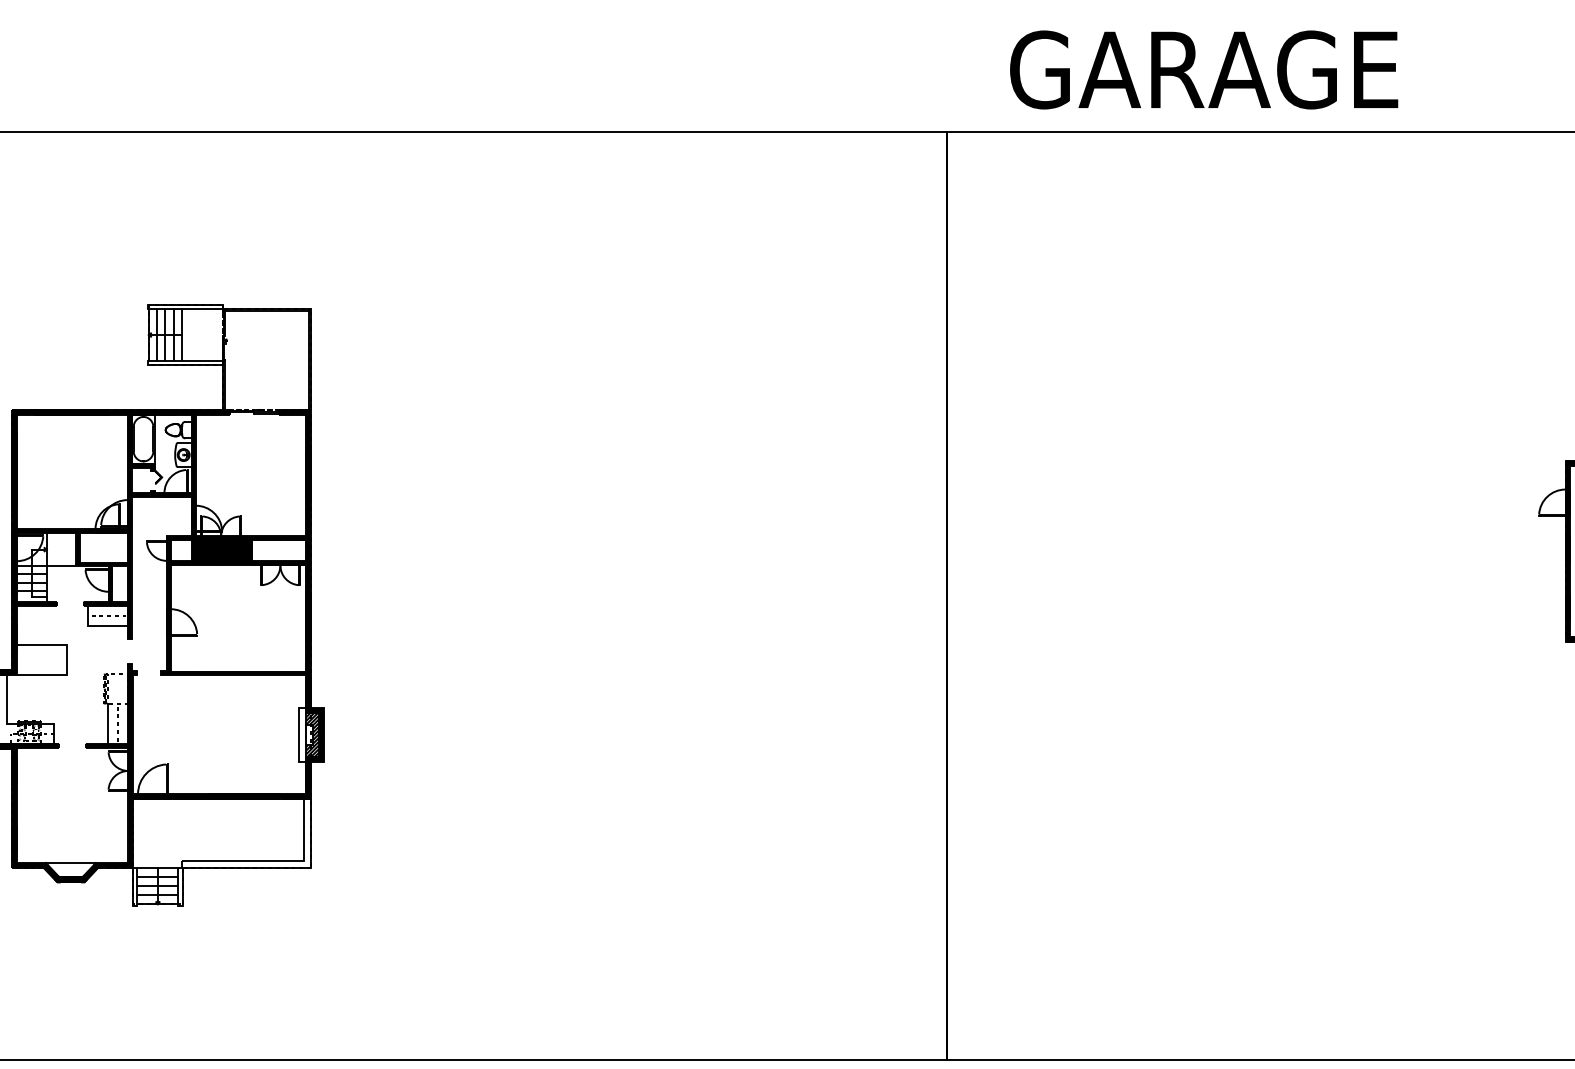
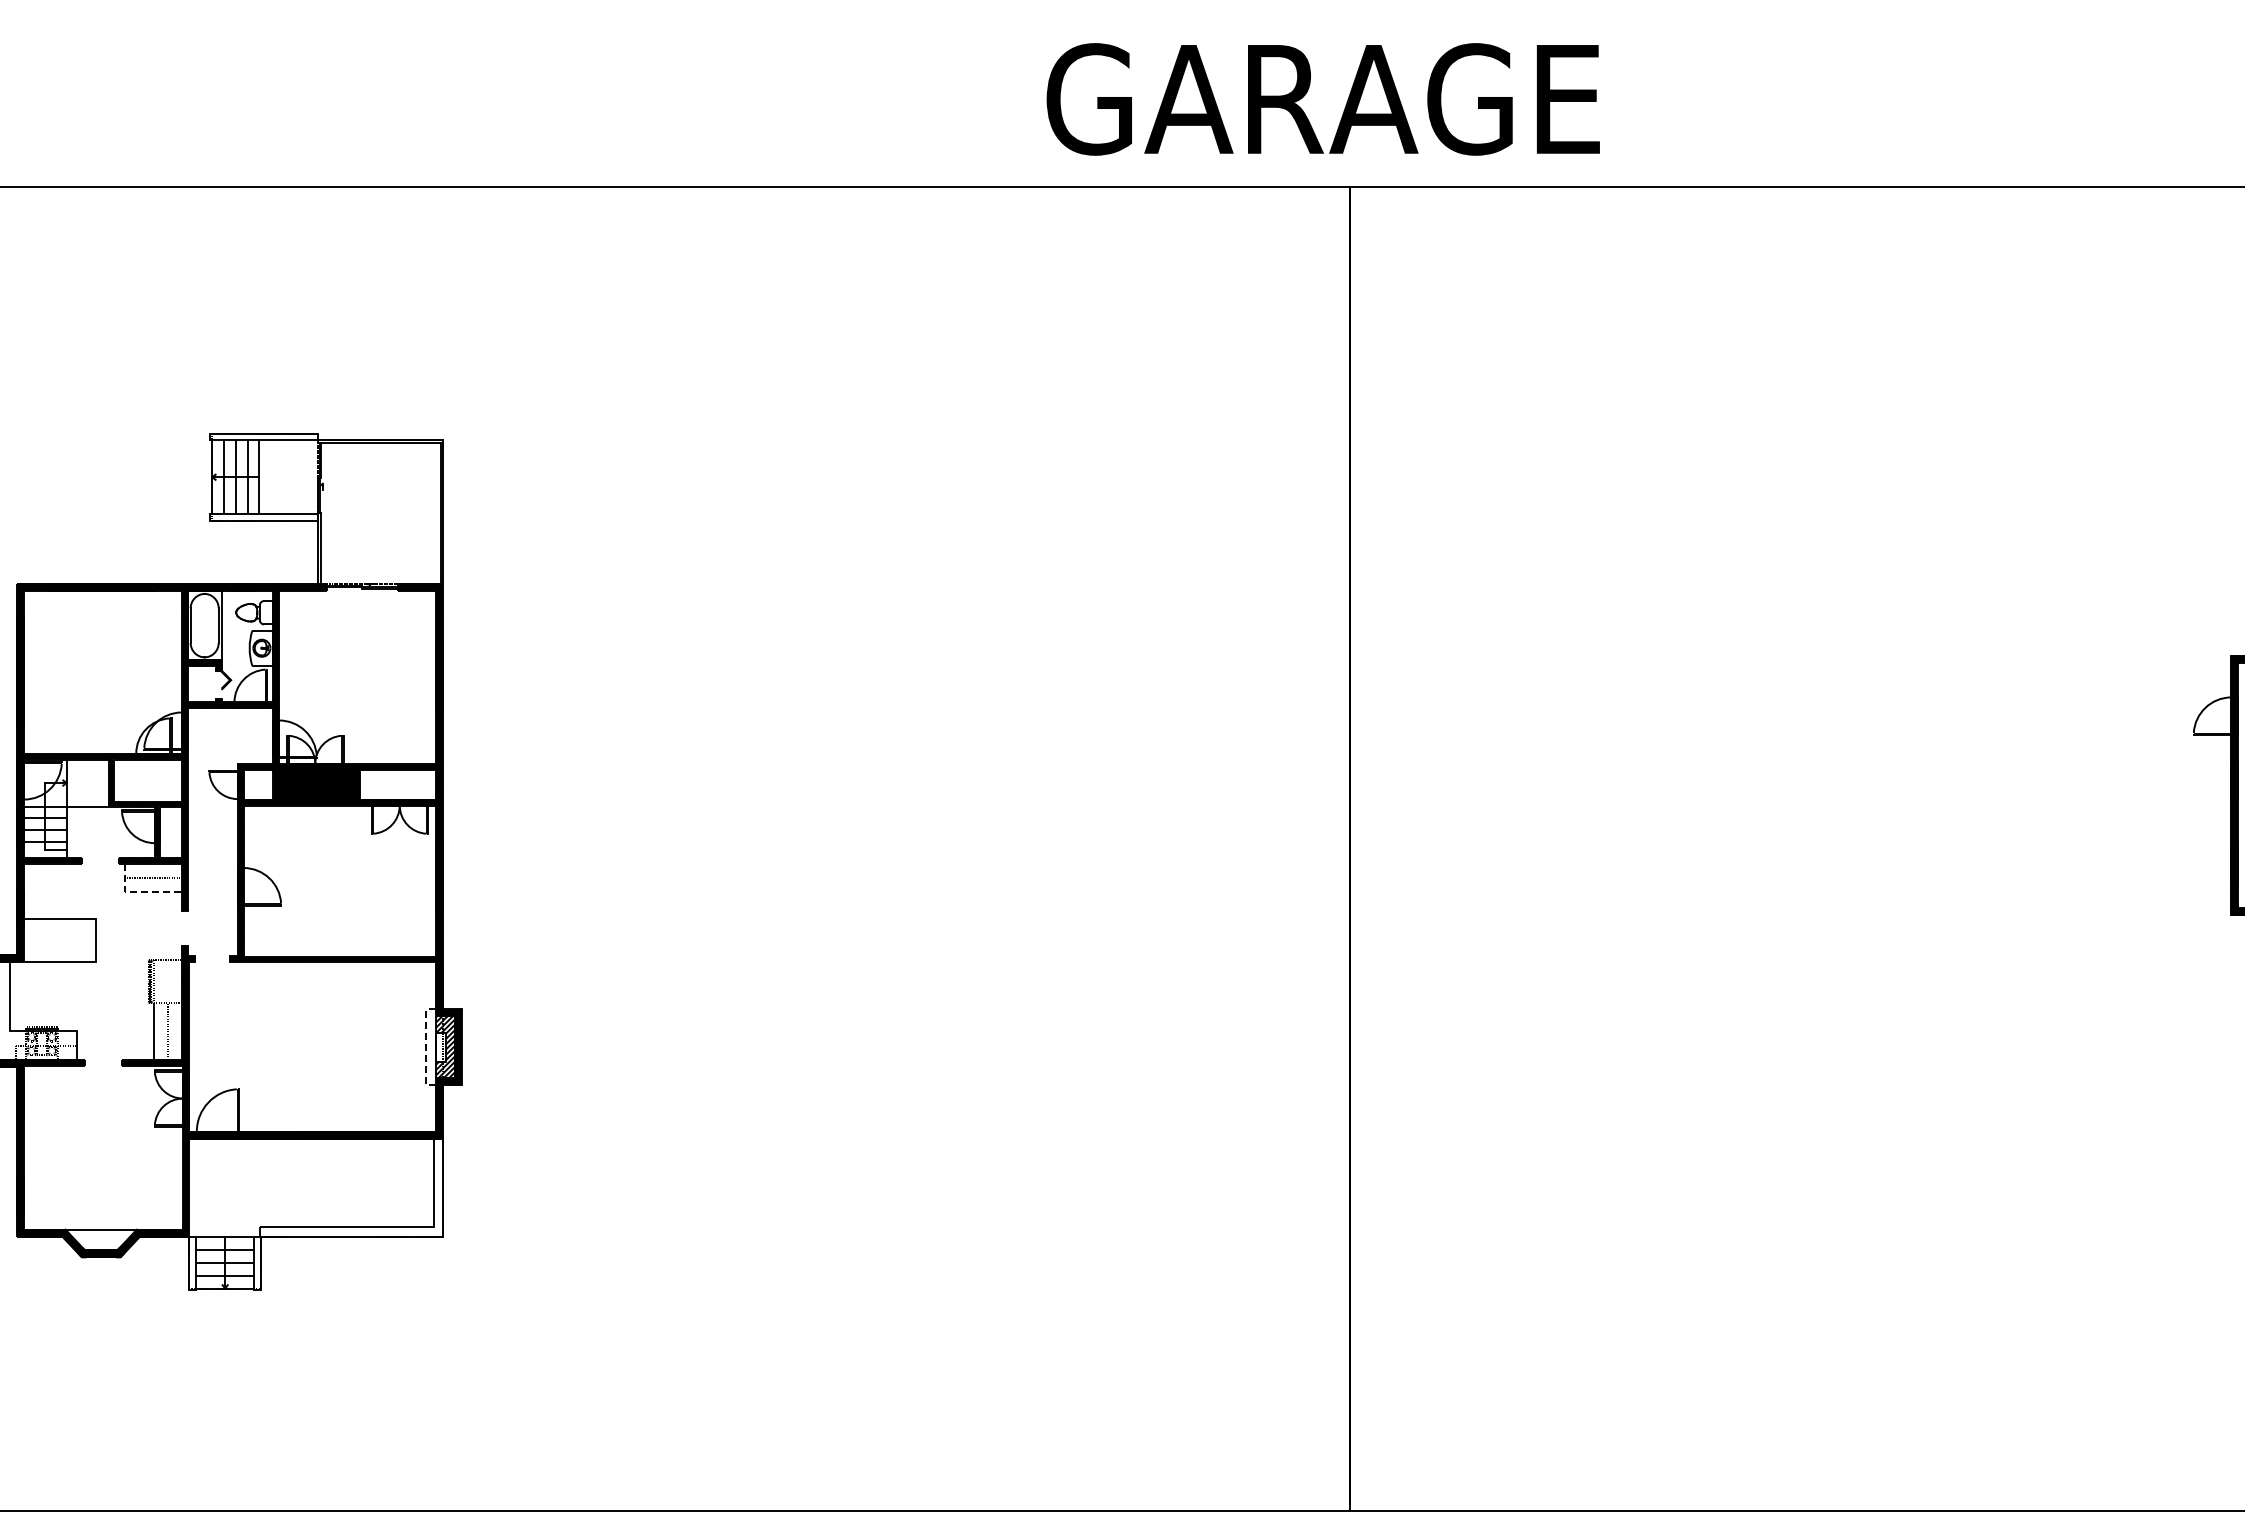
text: (1203, 70) -> (1322, 99), moved
line: (97, 625) -> (139, 891), solid -> dashed
line: (299, 735) -> (426, 1047), solid -> dashed

